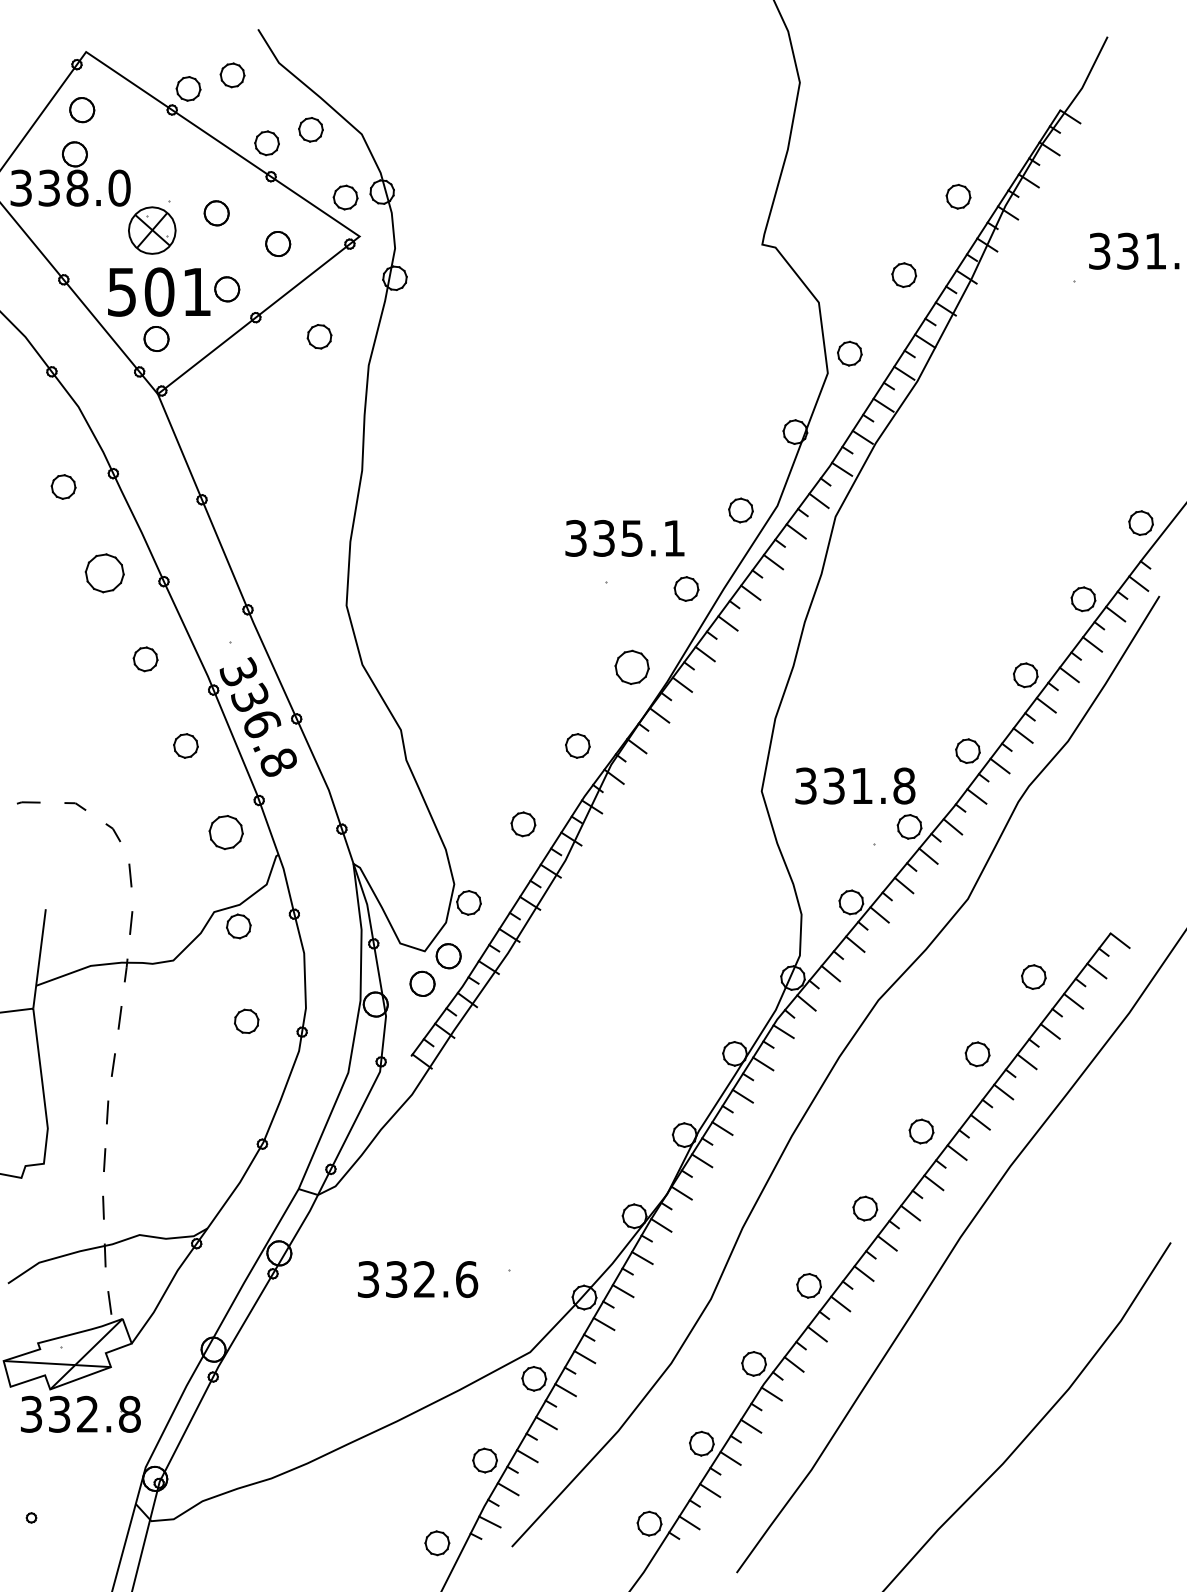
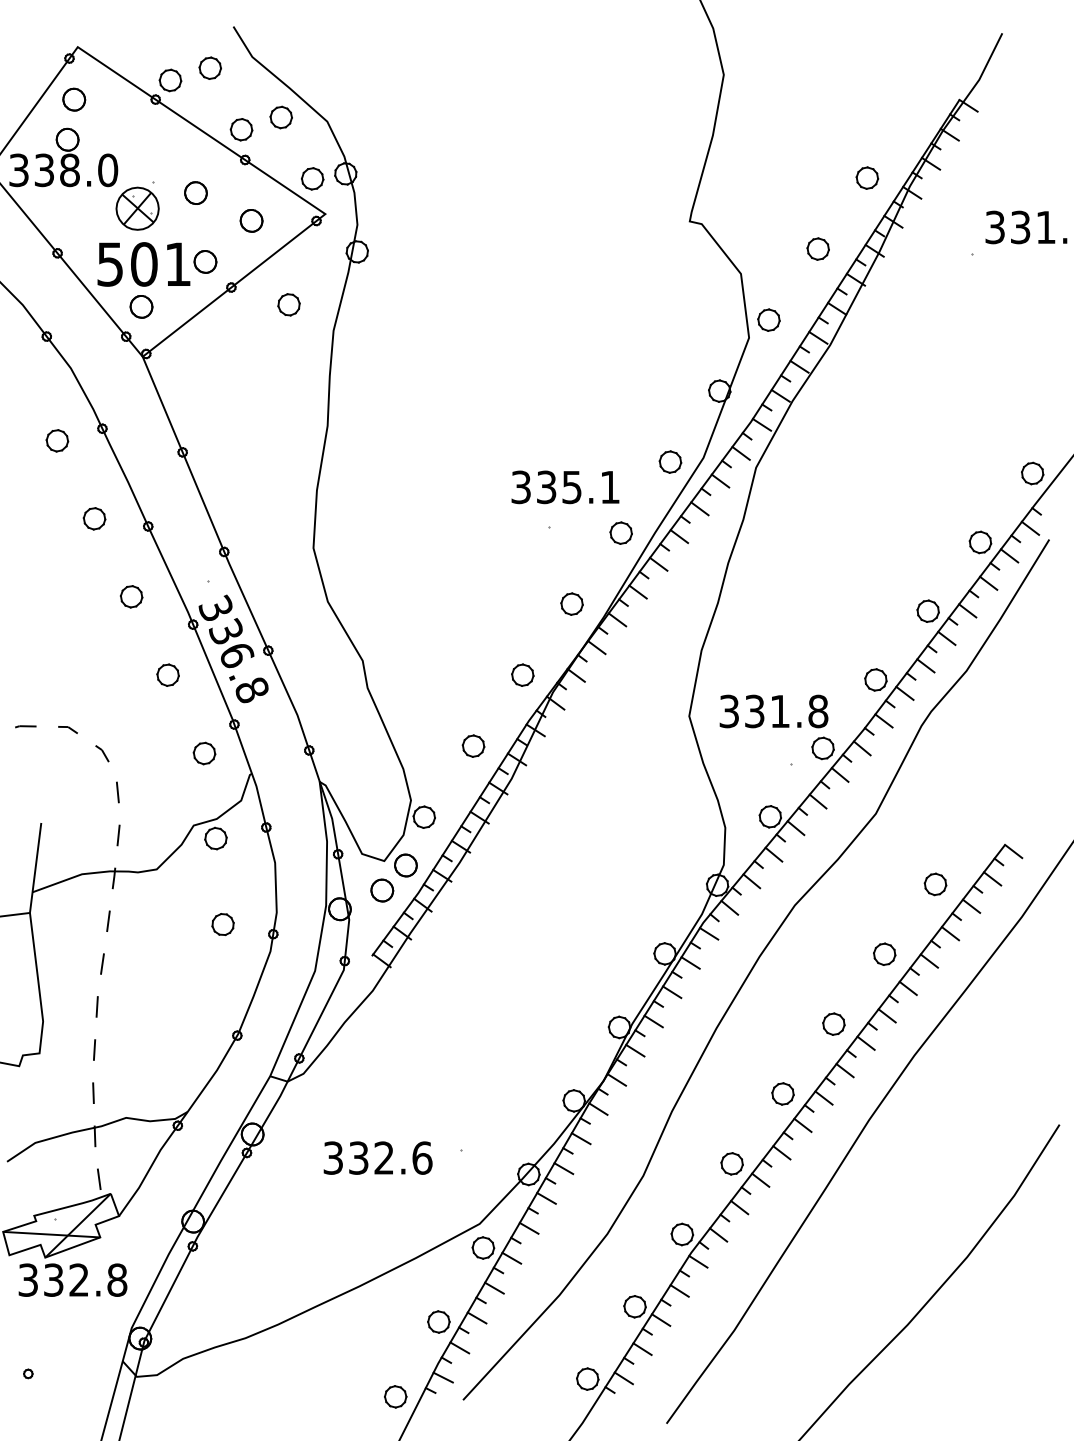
part: (104, 572) -> (94, 518), size x0.62
part: (632, 667) -> (572, 604), size x0.71
part: (225, 832) -> (203, 753), size x0.71

